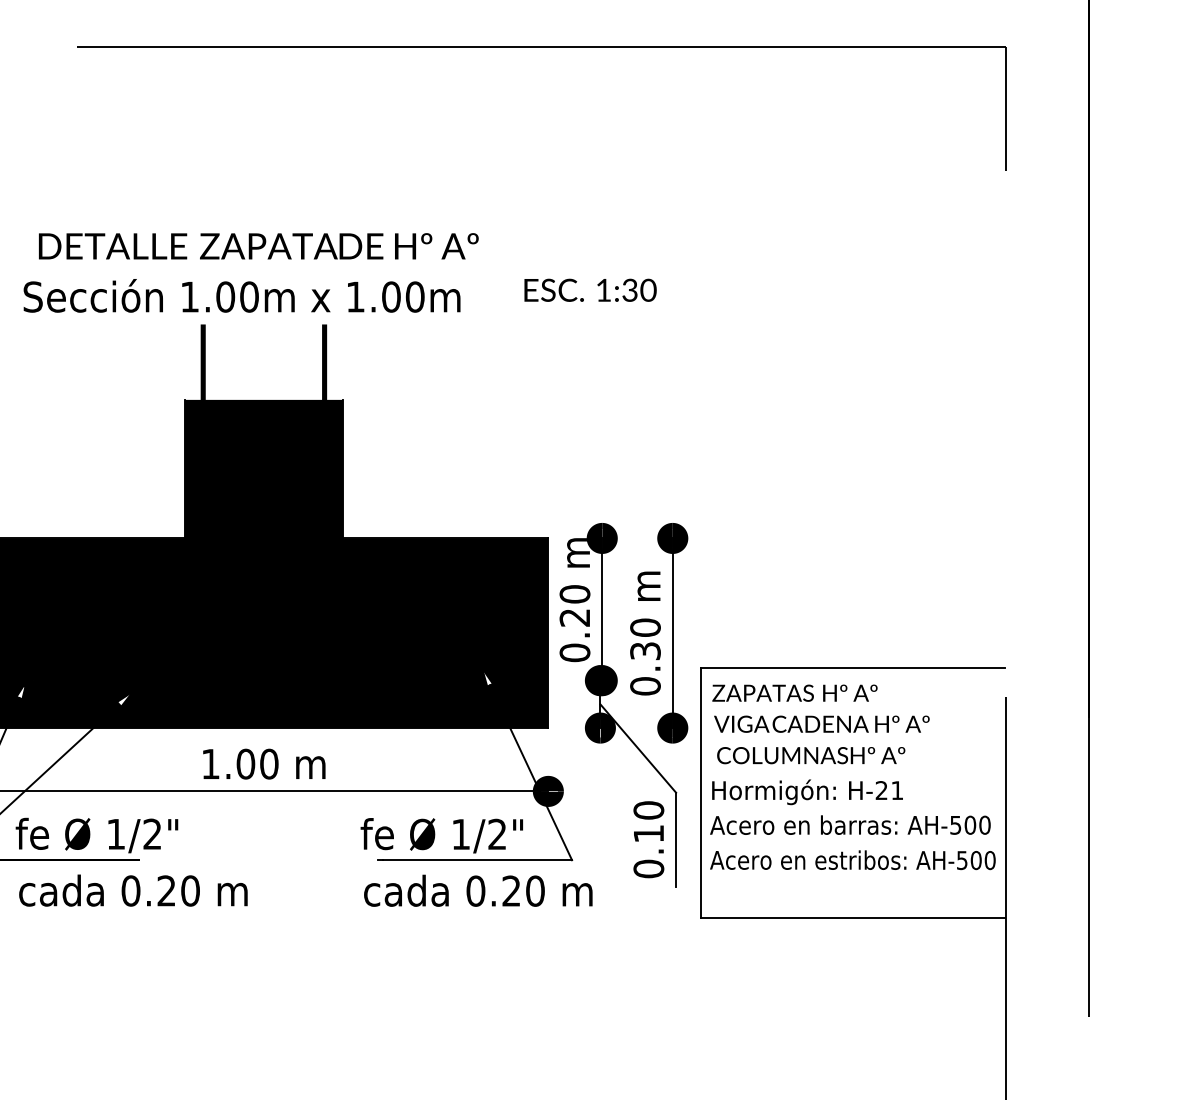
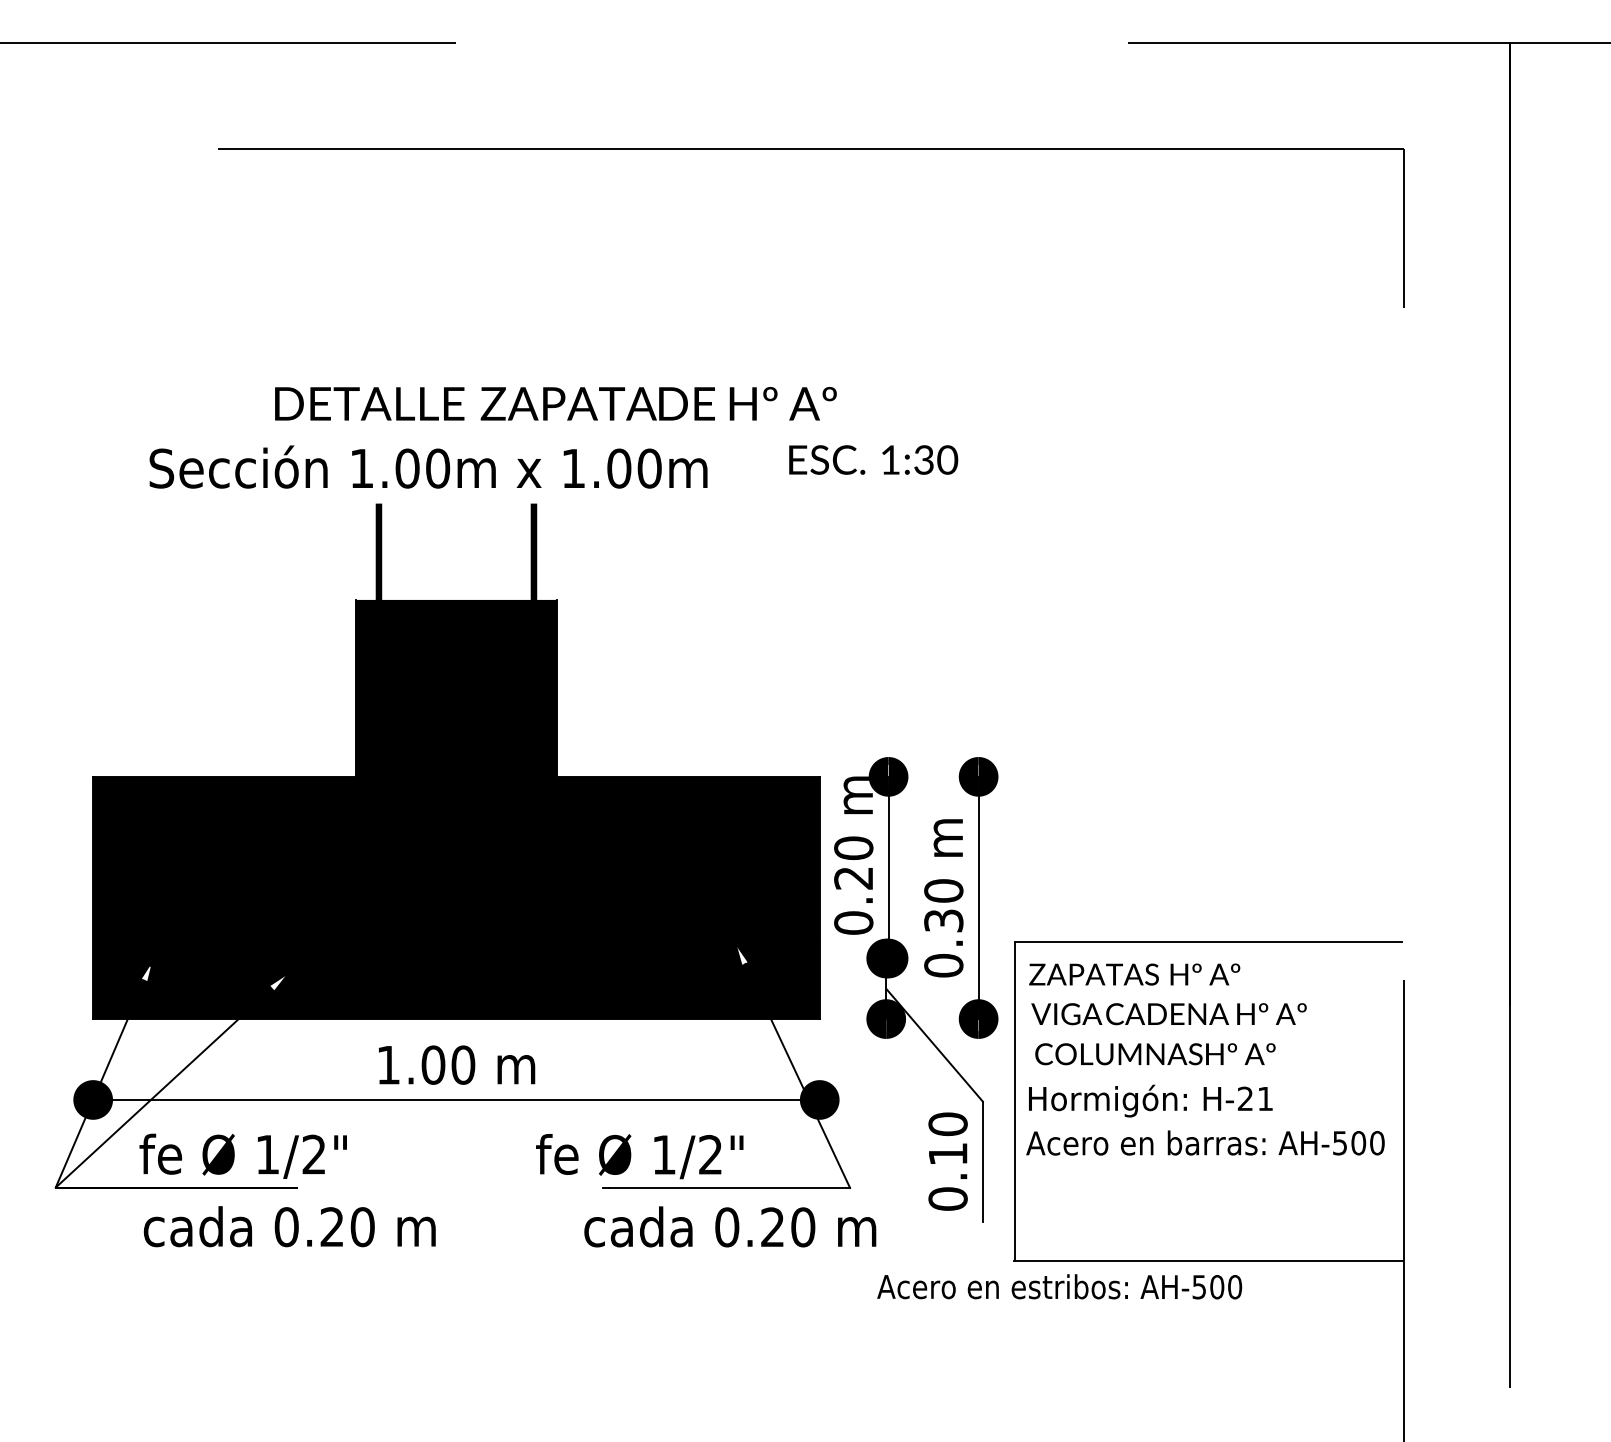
text: (258, 246) -> (555, 403), moved
text: (441, 835) -> (639, 1156), moved
text: (852, 859) -> (1059, 1286), moved

